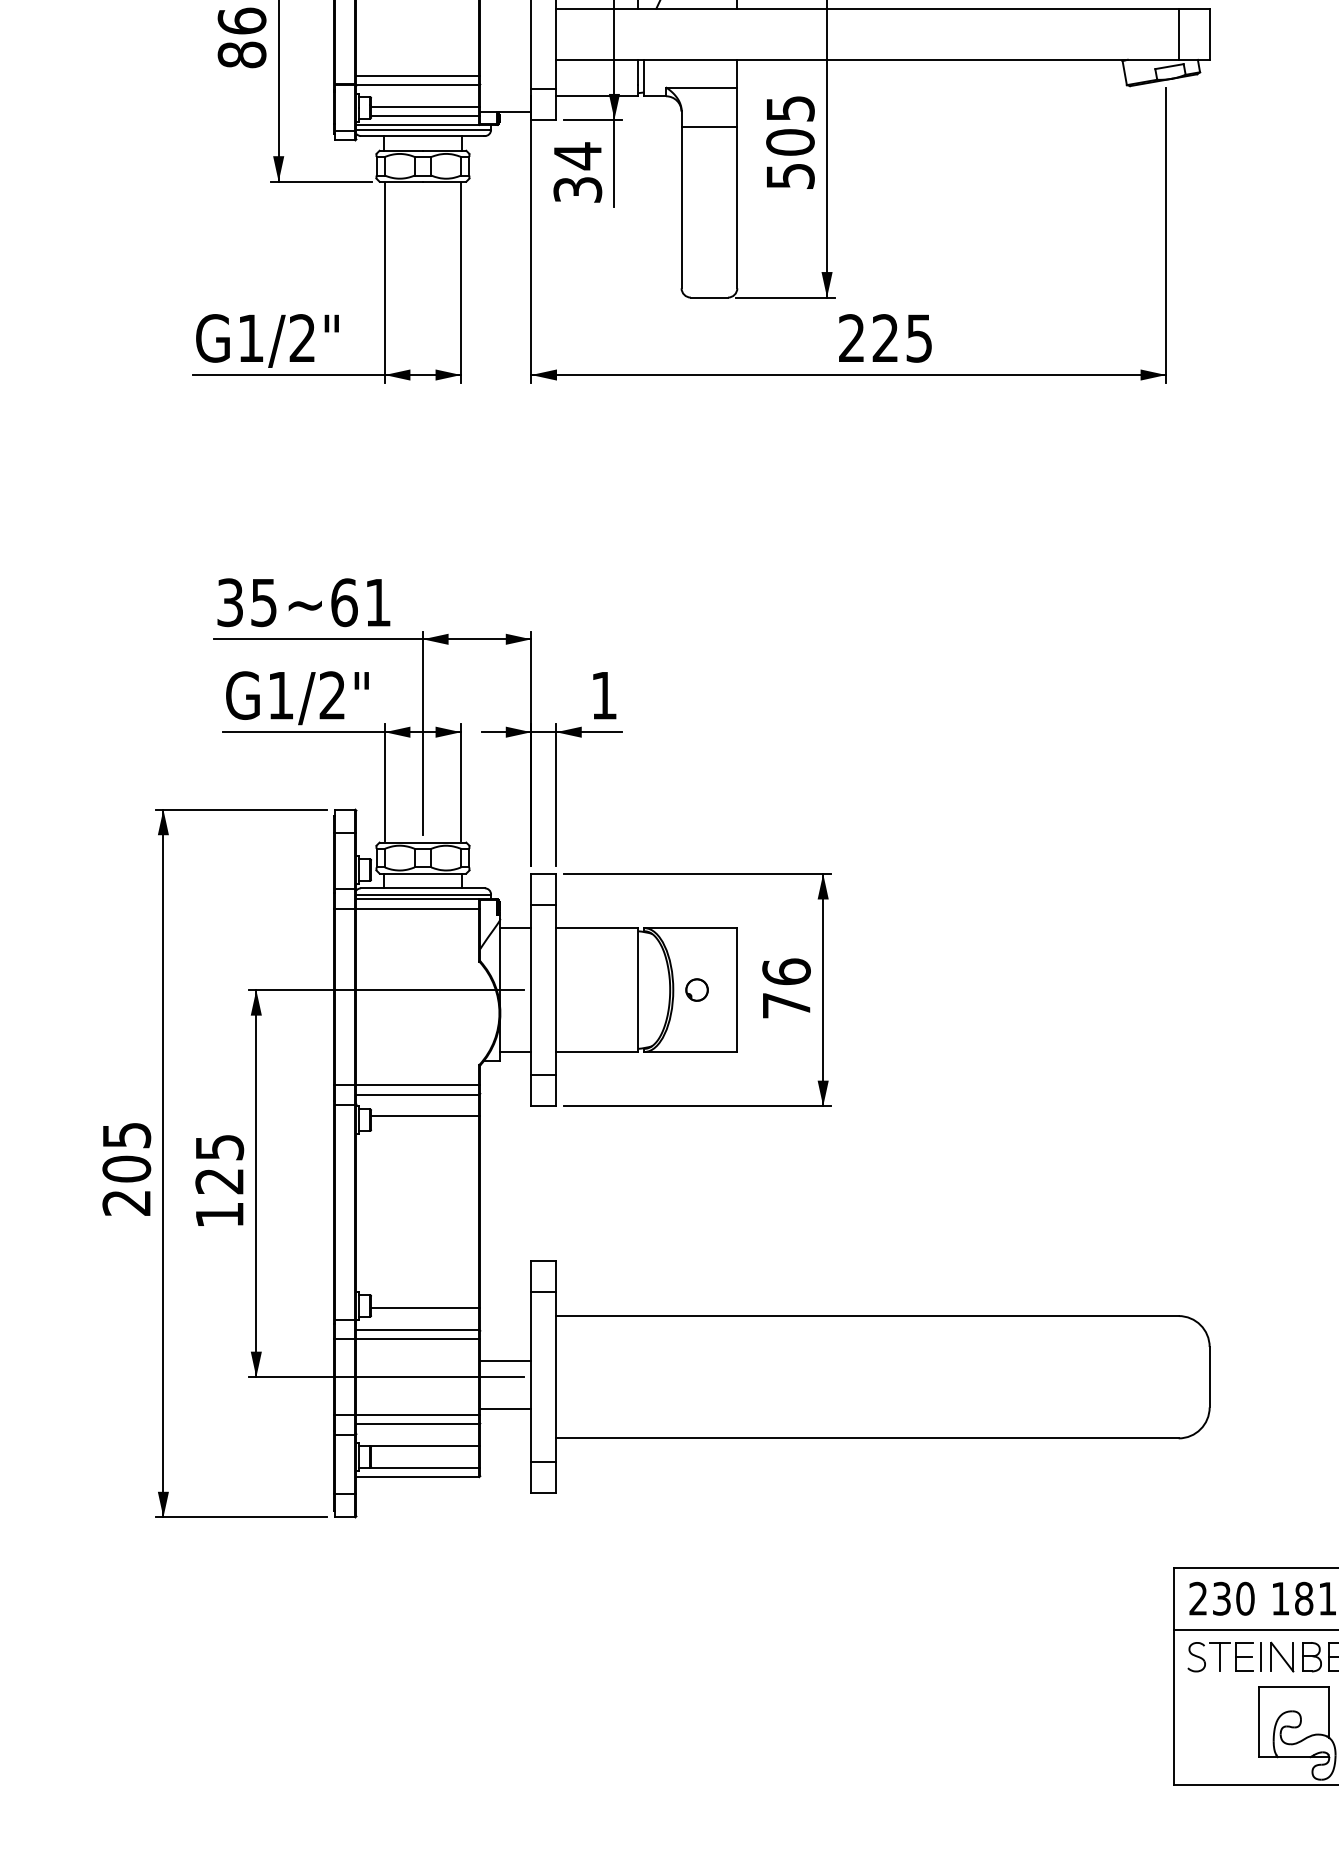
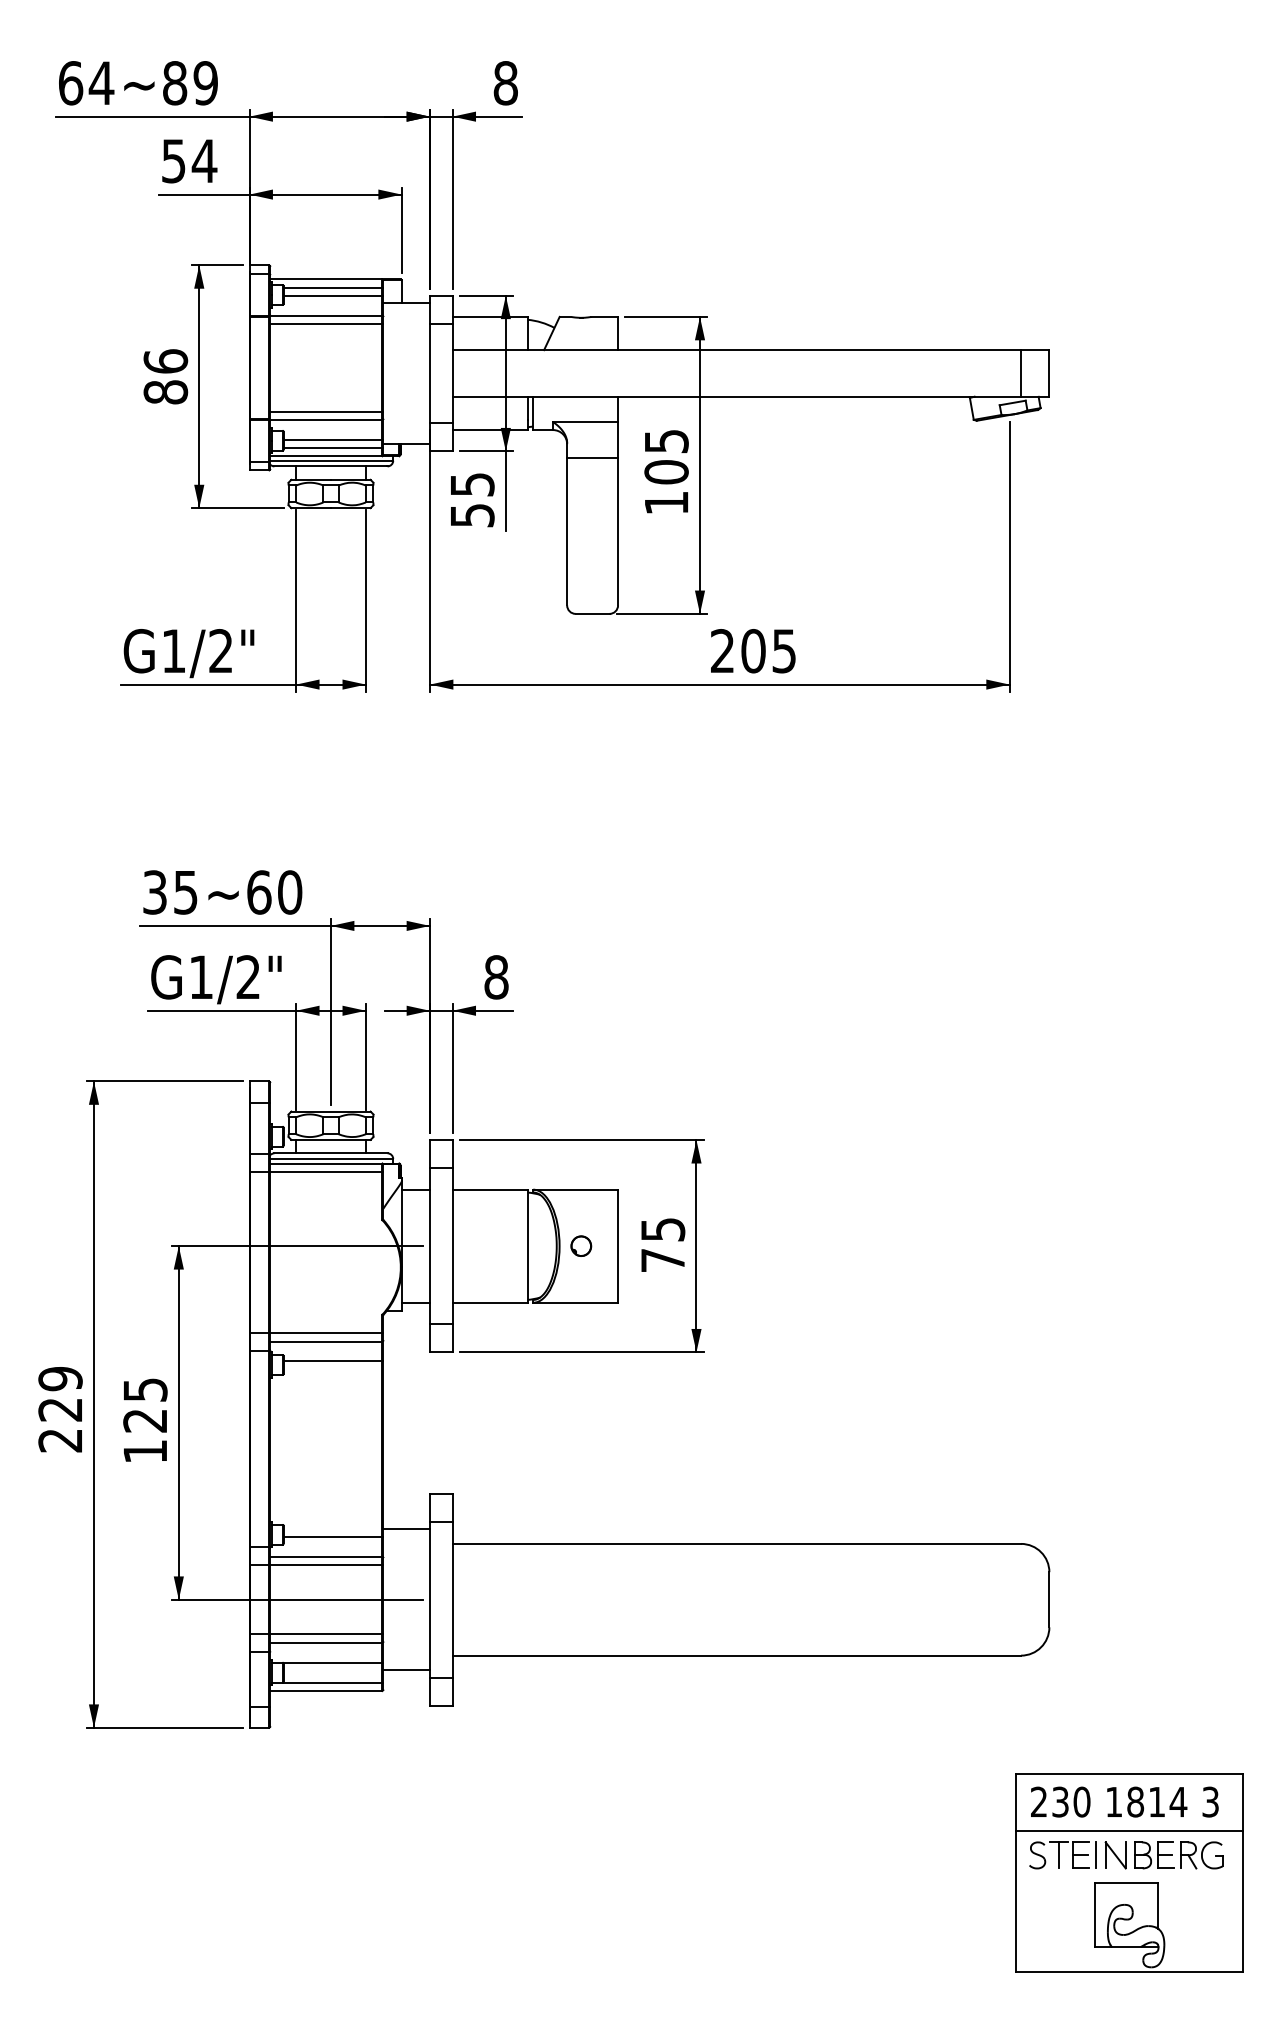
text: (577, 172) -> (472, 499), 34 -> 55
text: (790, 176) -> (666, 503), 505 -> 105
text: (885, 338) -> (753, 651), 225 -> 205
text: (378, 602) -> (290, 892), ~61 -> ~60
text: (604, 695) -> (496, 977), 1 -> 8
text: (785, 971) -> (662, 1229), 76 -> 75
text: (126, 1152) -> (60, 1394), 205 -> 229
line: (505, 1361) -> (406, 1529), moved
line: (505, 1408) -> (406, 1670), moved

